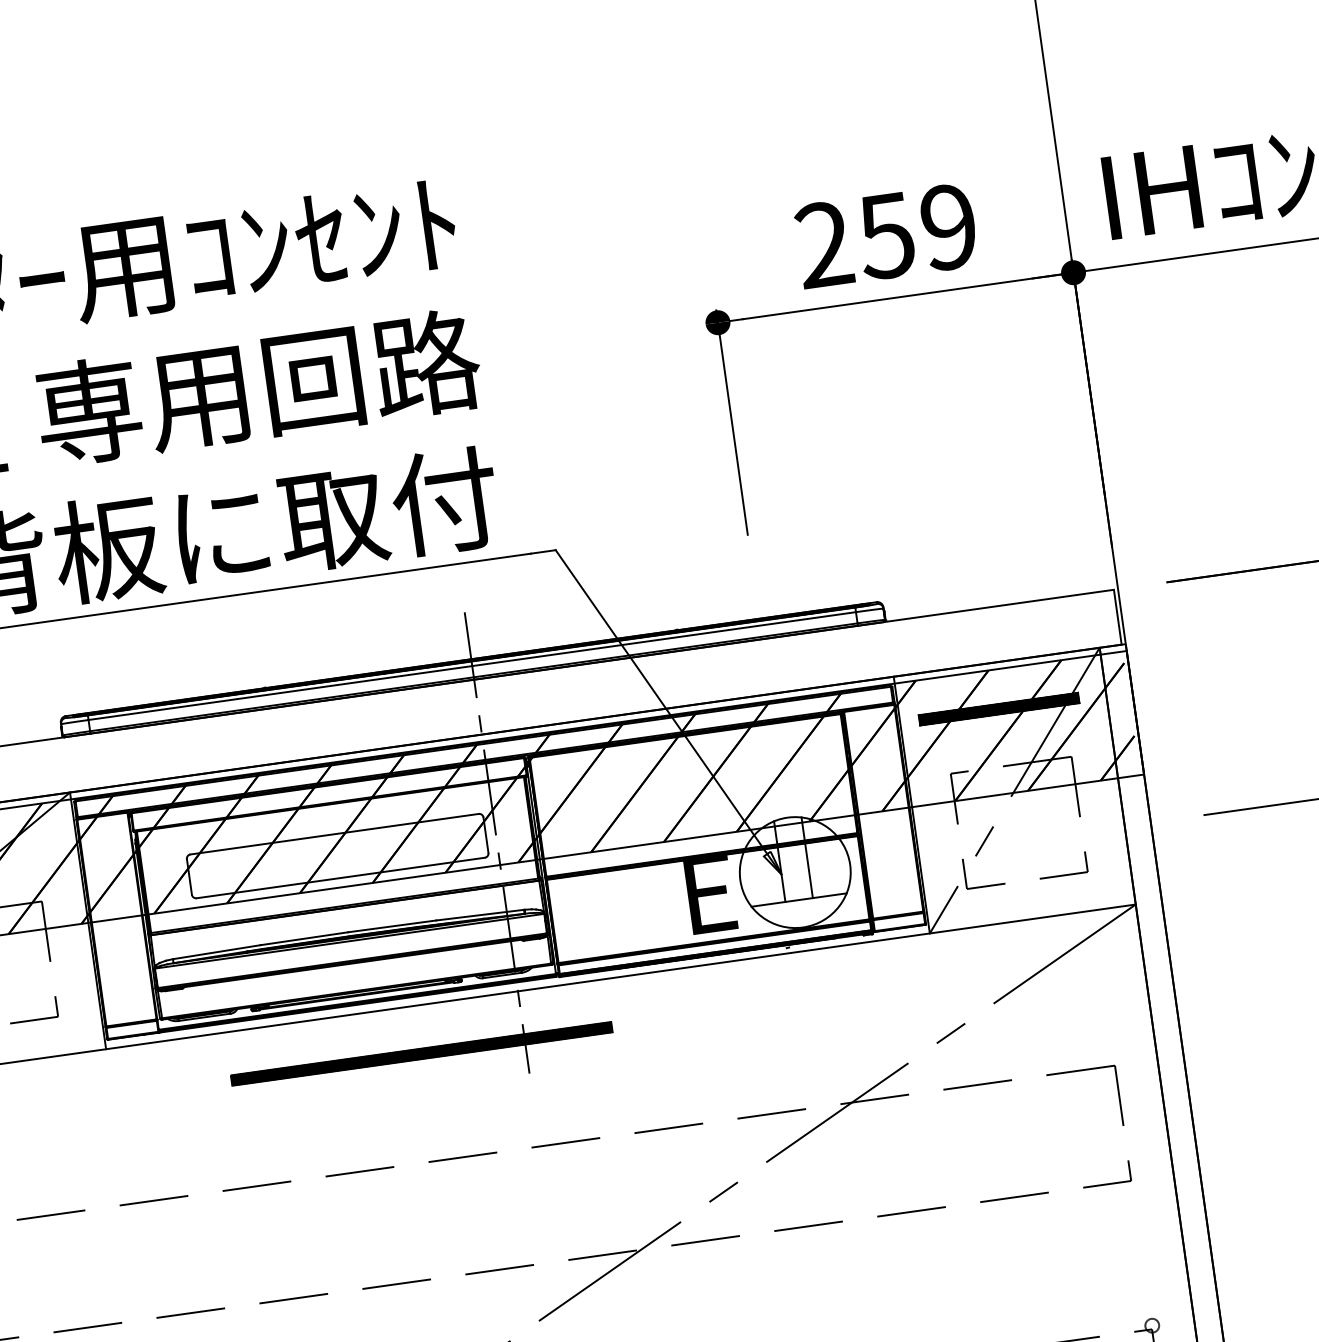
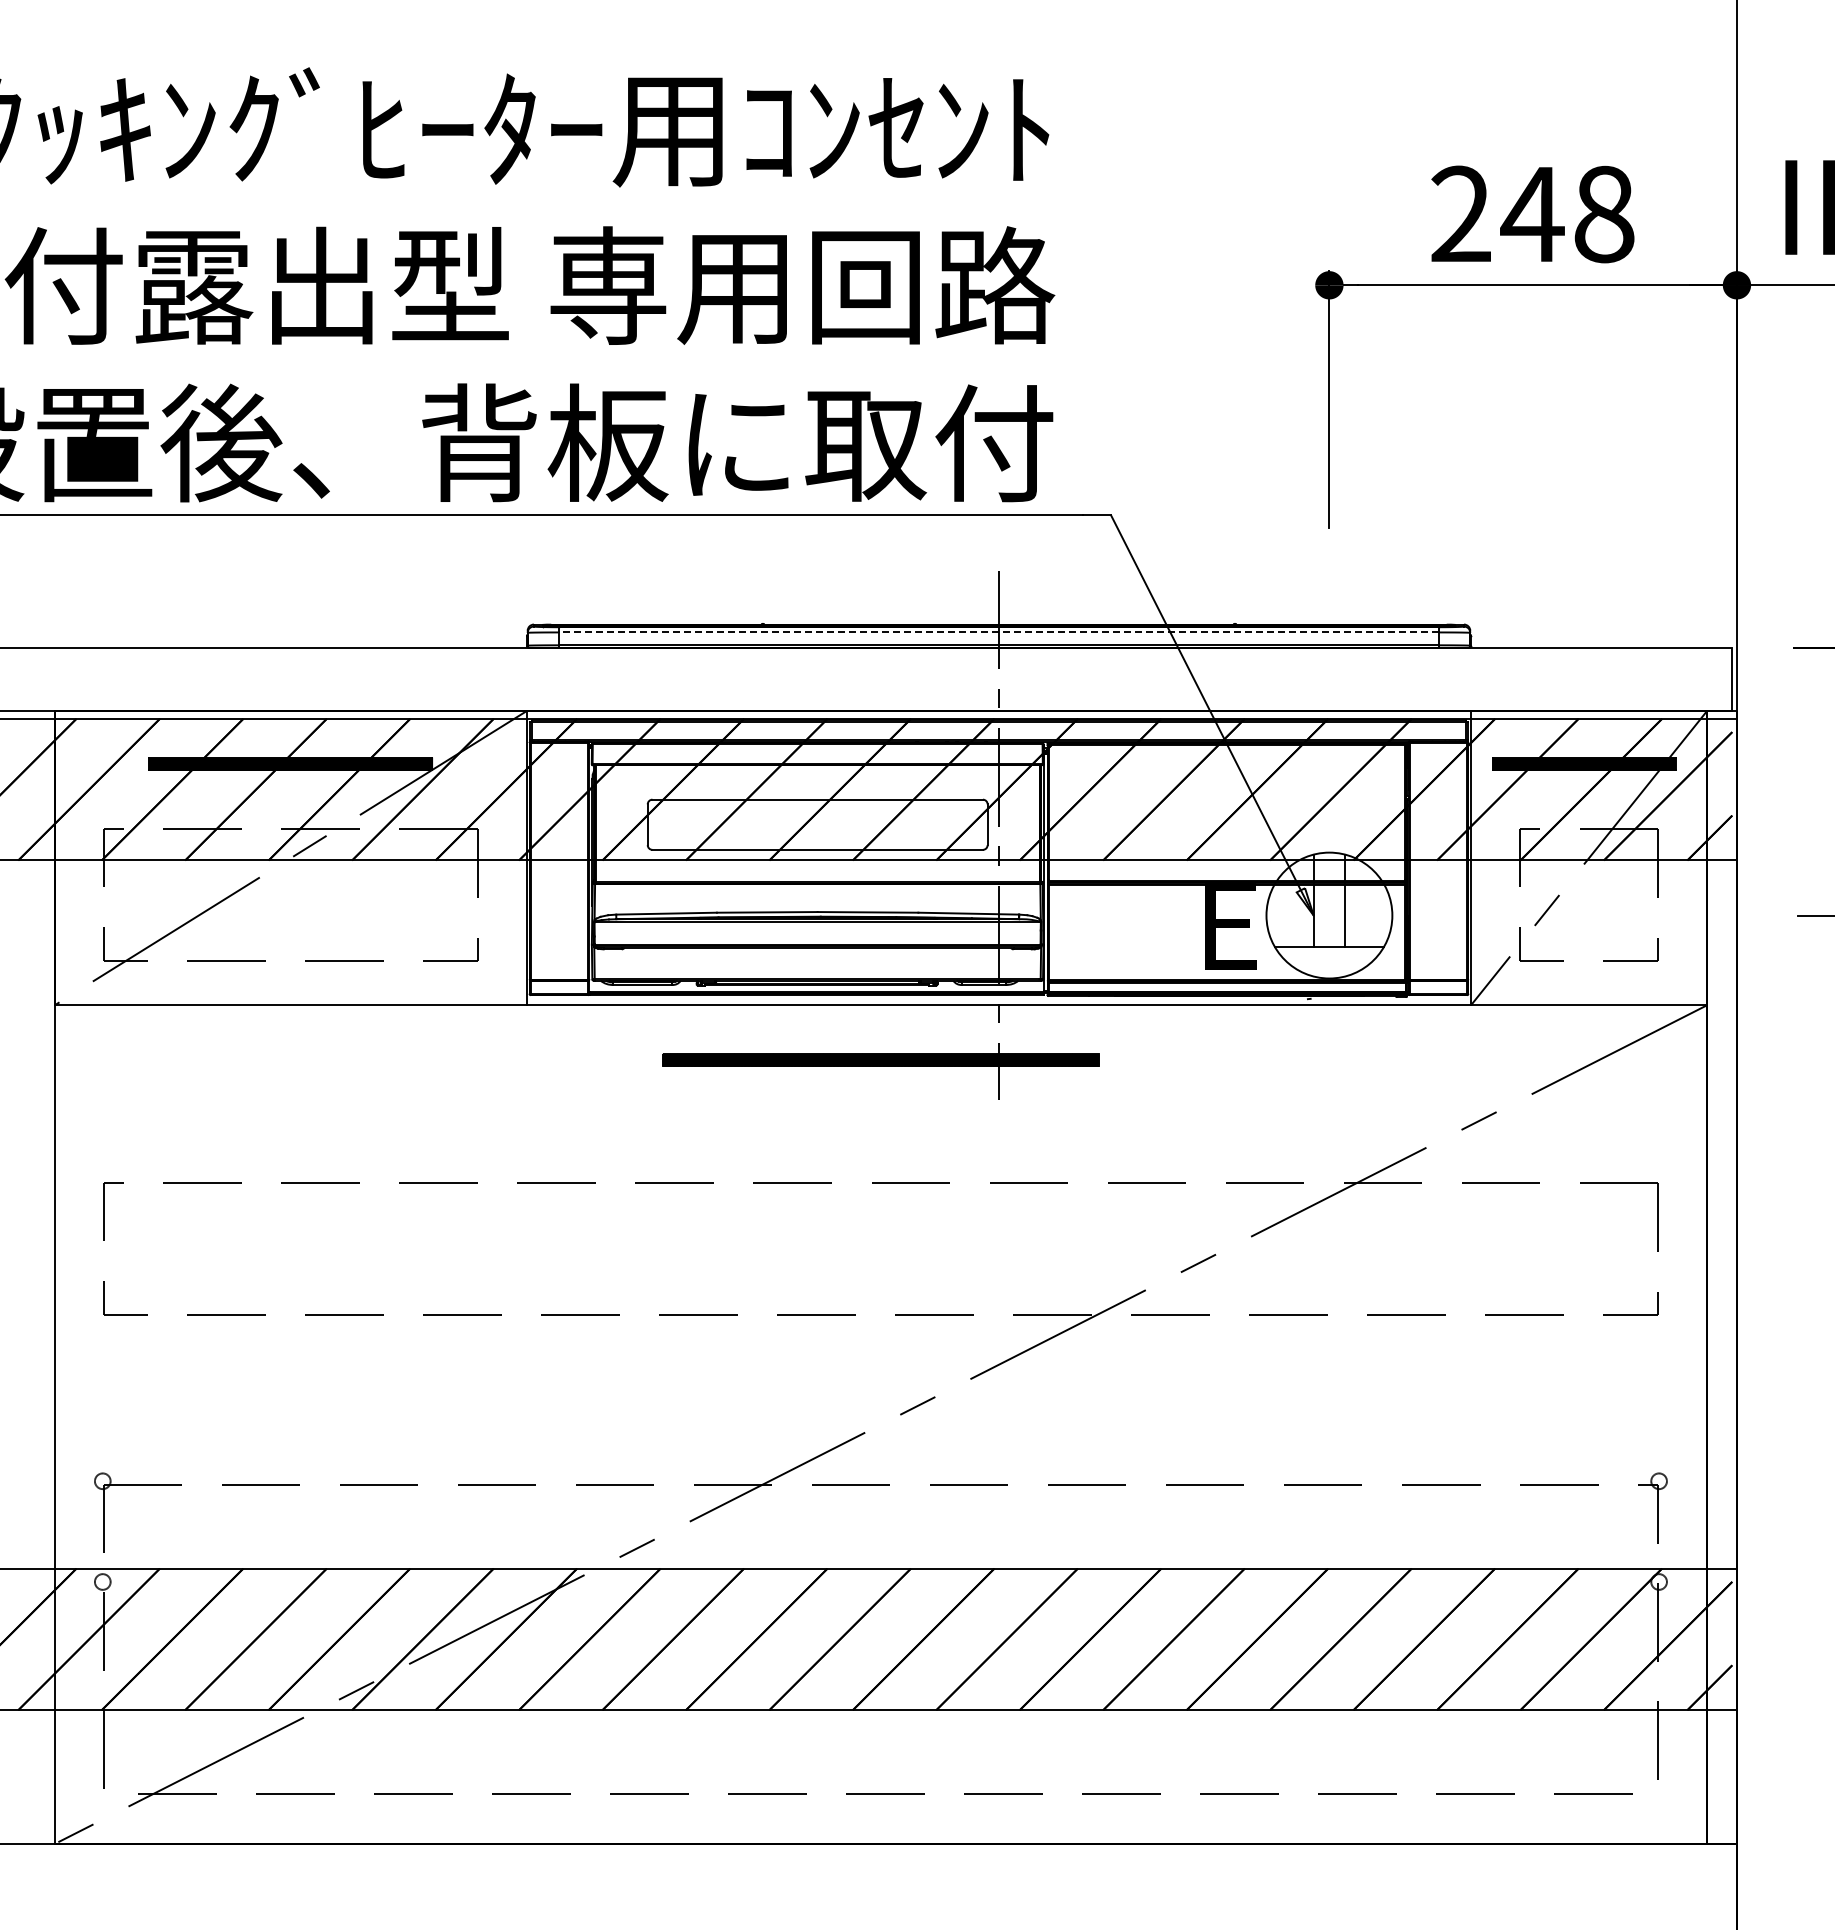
text: (917, 231) -> (1567, 214), 259 -> 248
line: (471, 666) -> (998, 632), solid -> dashed

